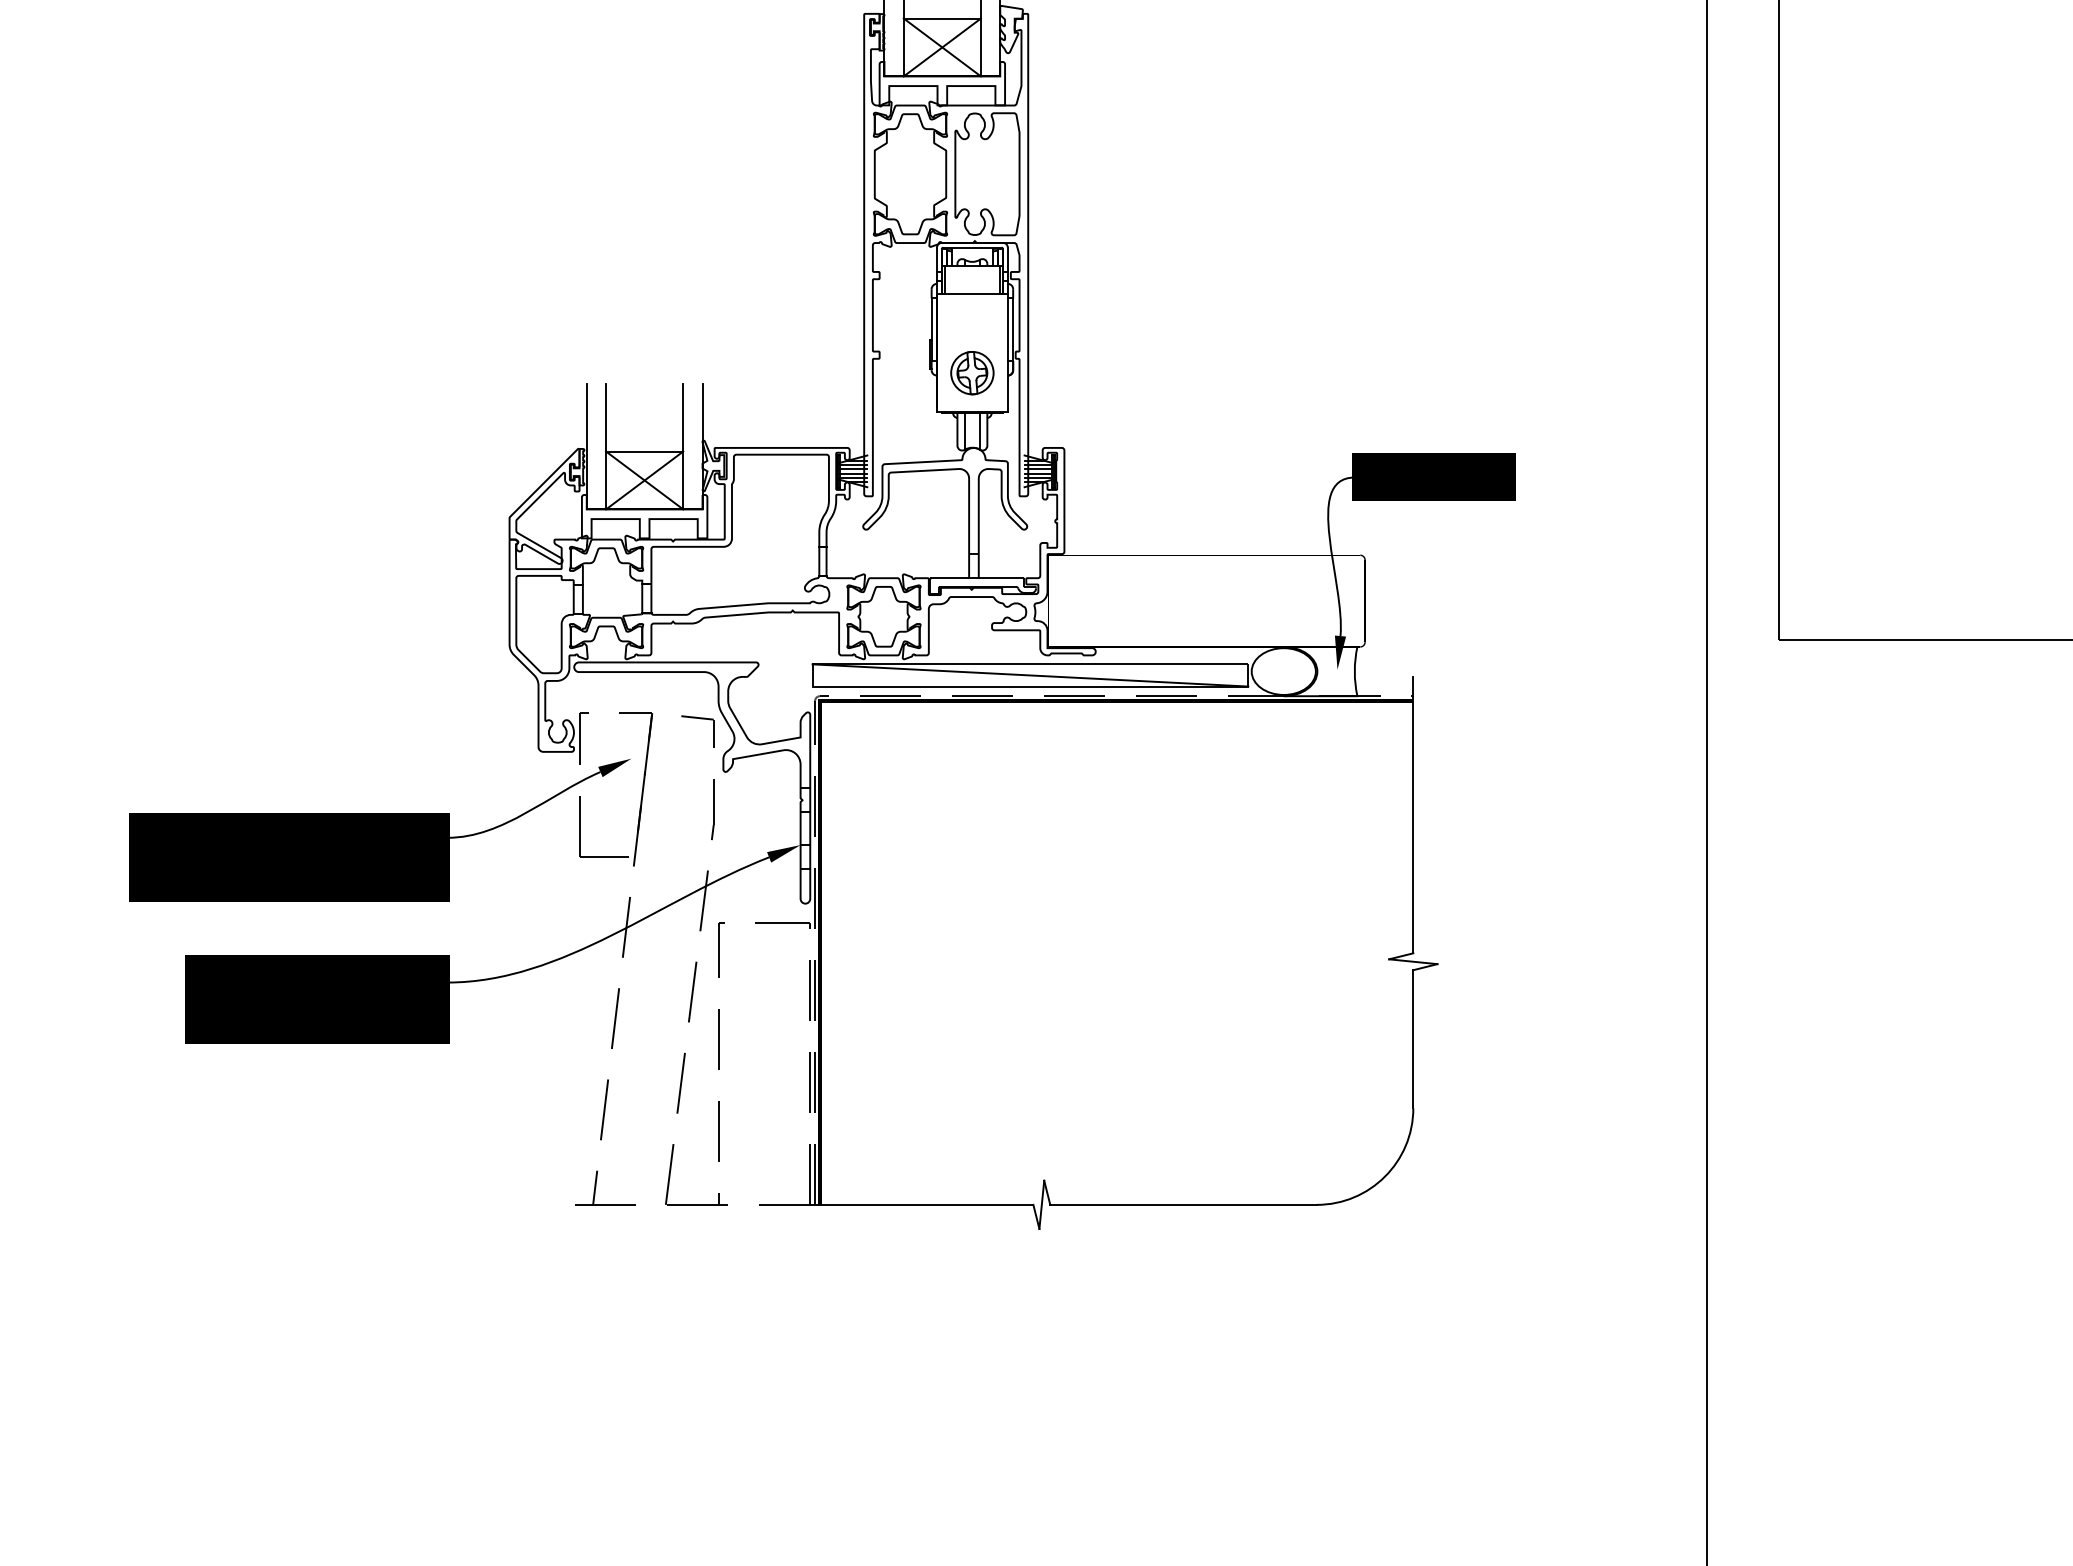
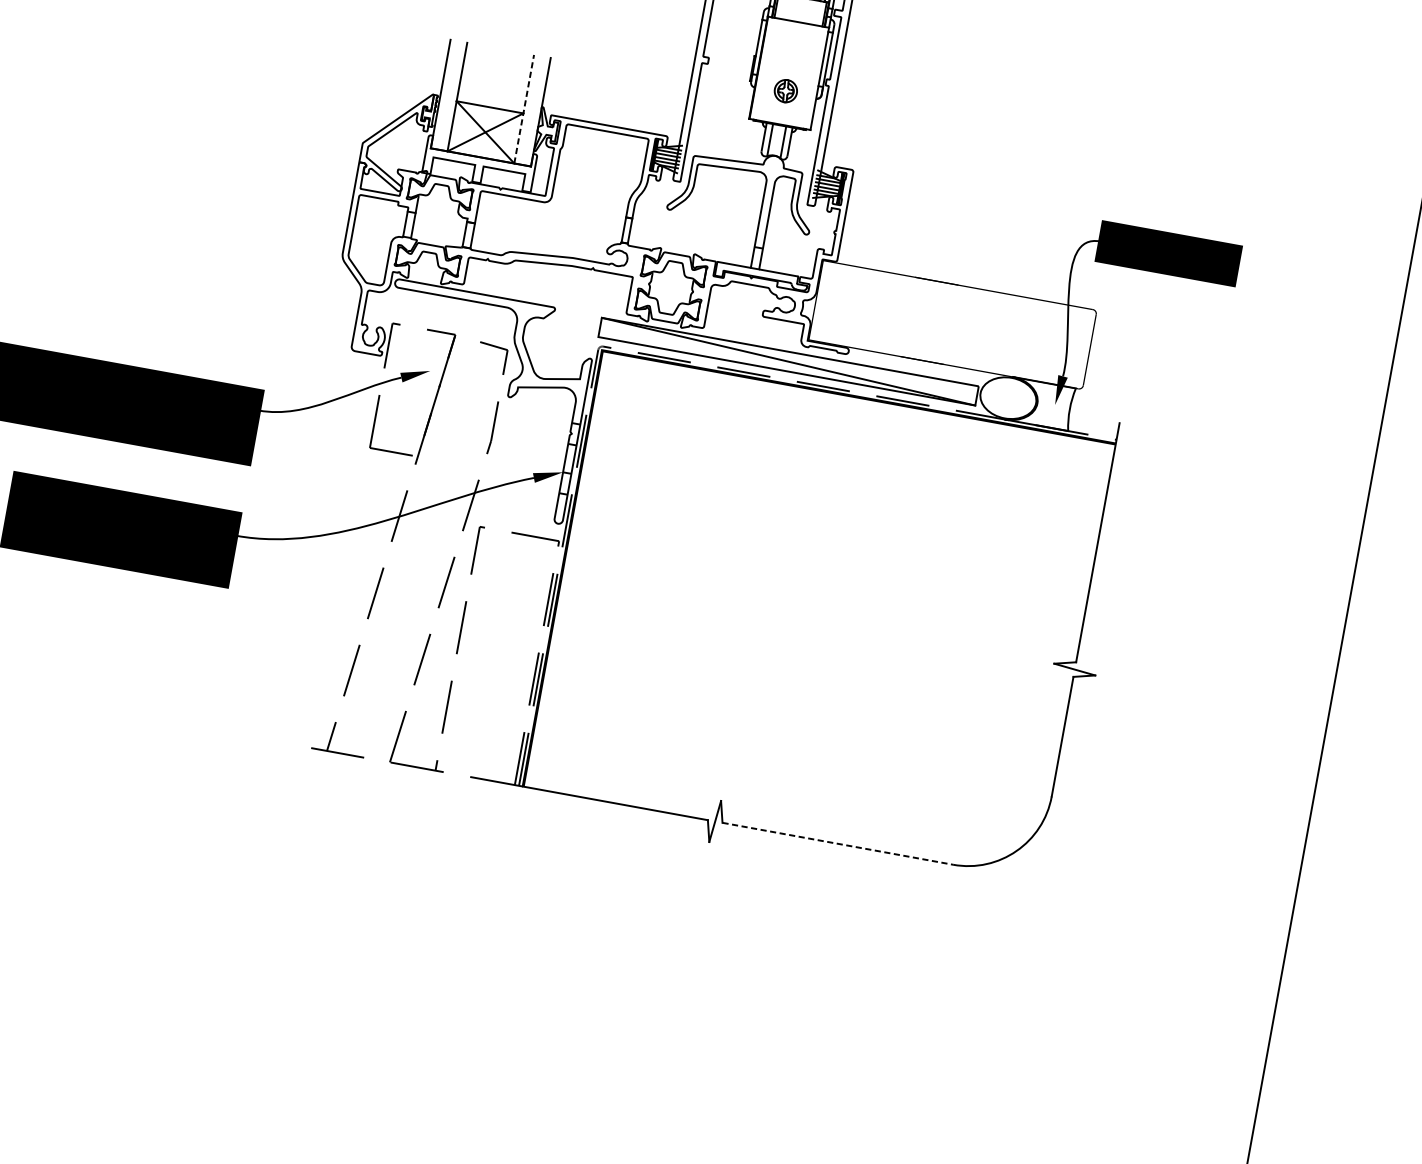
part: (972, 373) -> (785, 91), size x0.6
line: (683, 446) -> (524, 109), solid -> dashed
line: (1184, 1204) -> (838, 843), solid -> dashed

